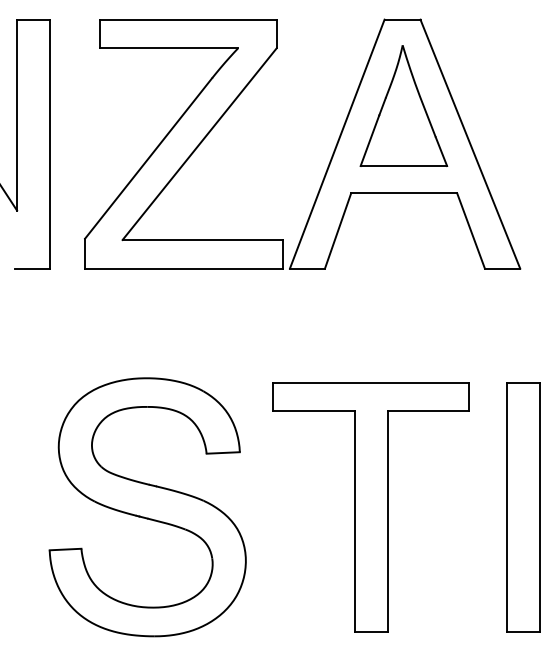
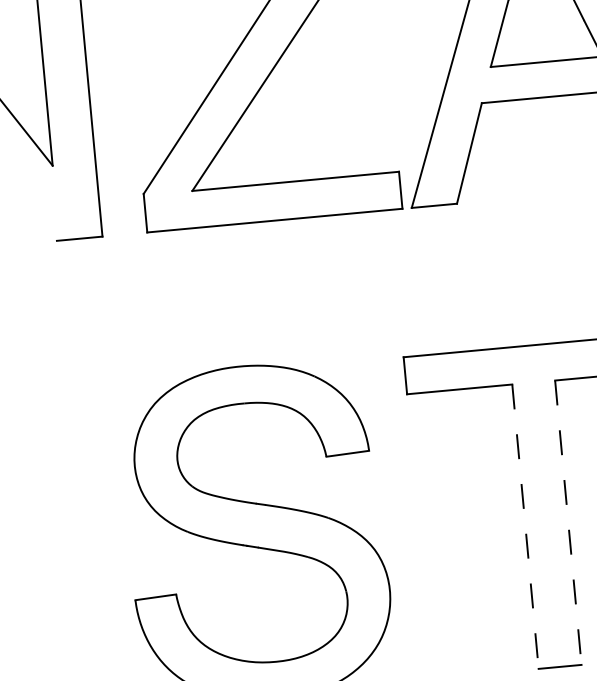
line: (354, 522) -> (525, 527), solid -> dashed
line: (387, 522) -> (568, 523), solid -> dashed

